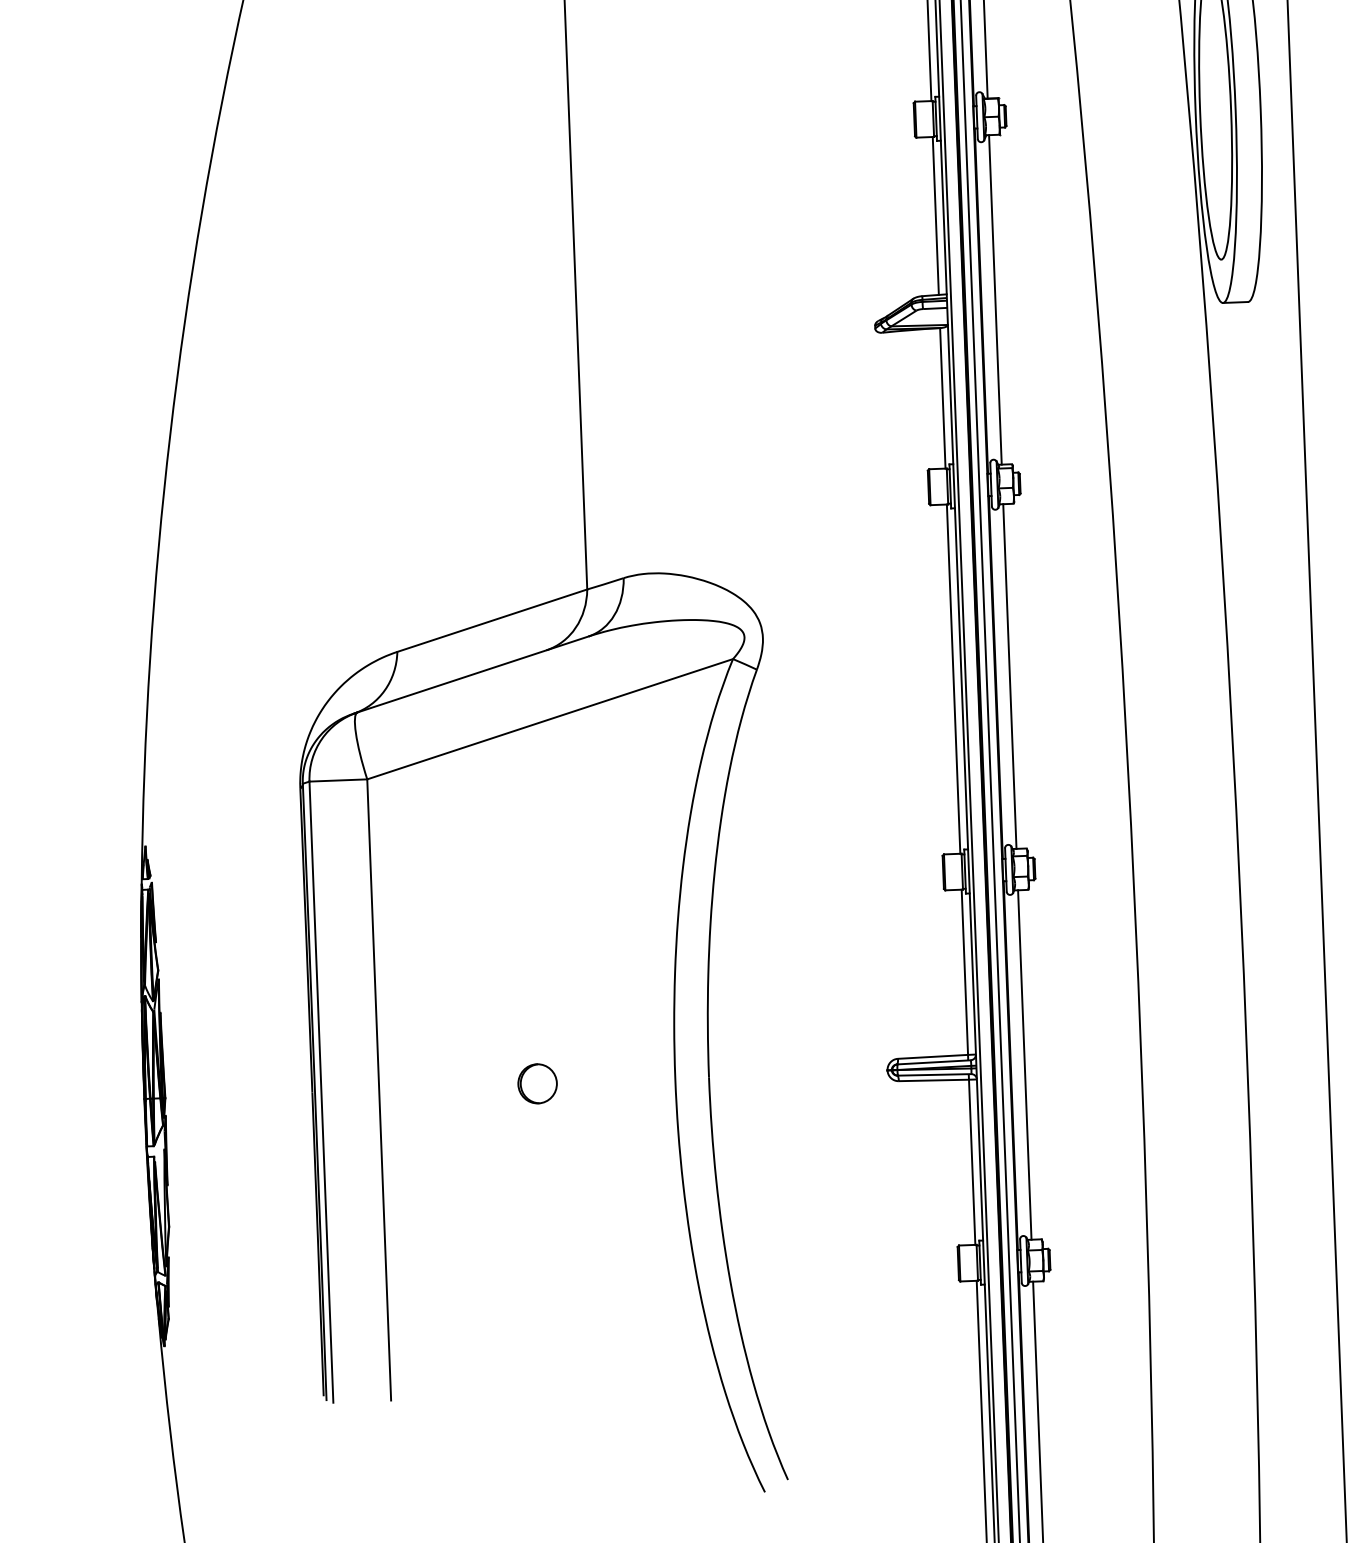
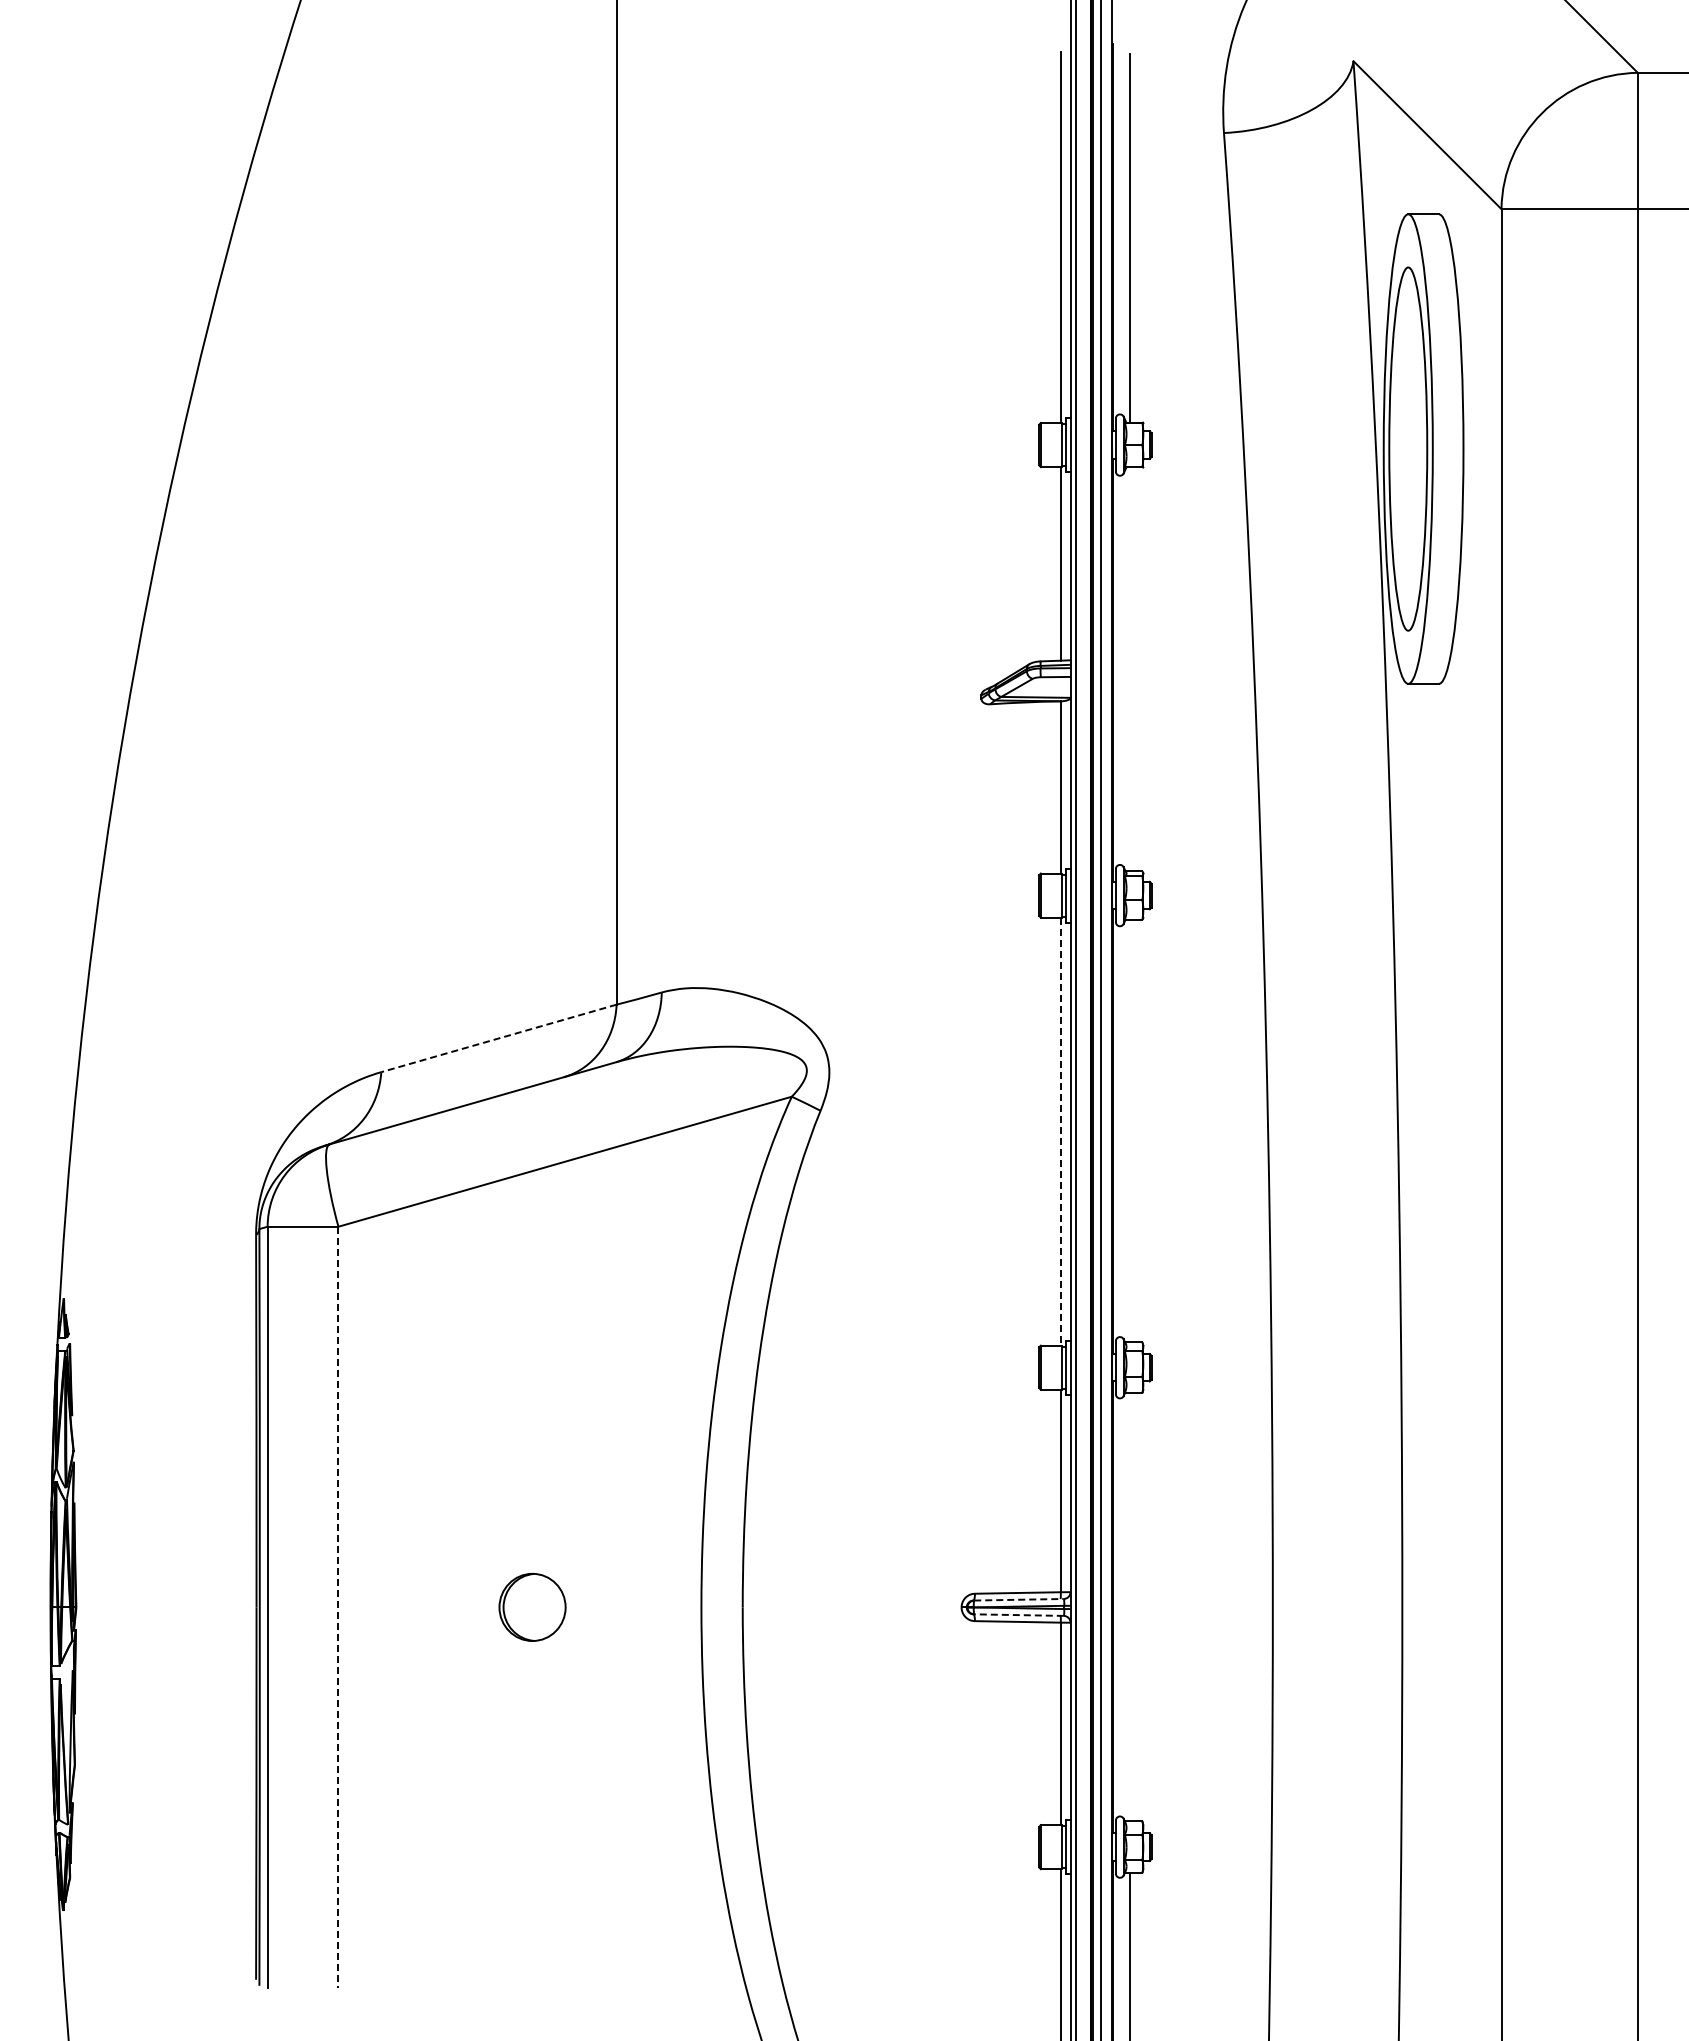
line: (995, 299) -> (1129, 669), removed
line: (491, 620) -> (498, 1038), solid -> dashed
line: (1009, 676) -> (1129, 1130), removed
line: (953, 679) -> (1060, 1132), solid -> dashed
line: (934, 1062) -> (1019, 1599), solid -> dashed
line: (1024, 1065) -> (1129, 1607), removed
line: (935, 1075) -> (1019, 1615), solid -> dashed
part: (537, 1083) -> (532, 1607), size x1.4
line: (379, 1089) -> (338, 1607), solid -> dashed

